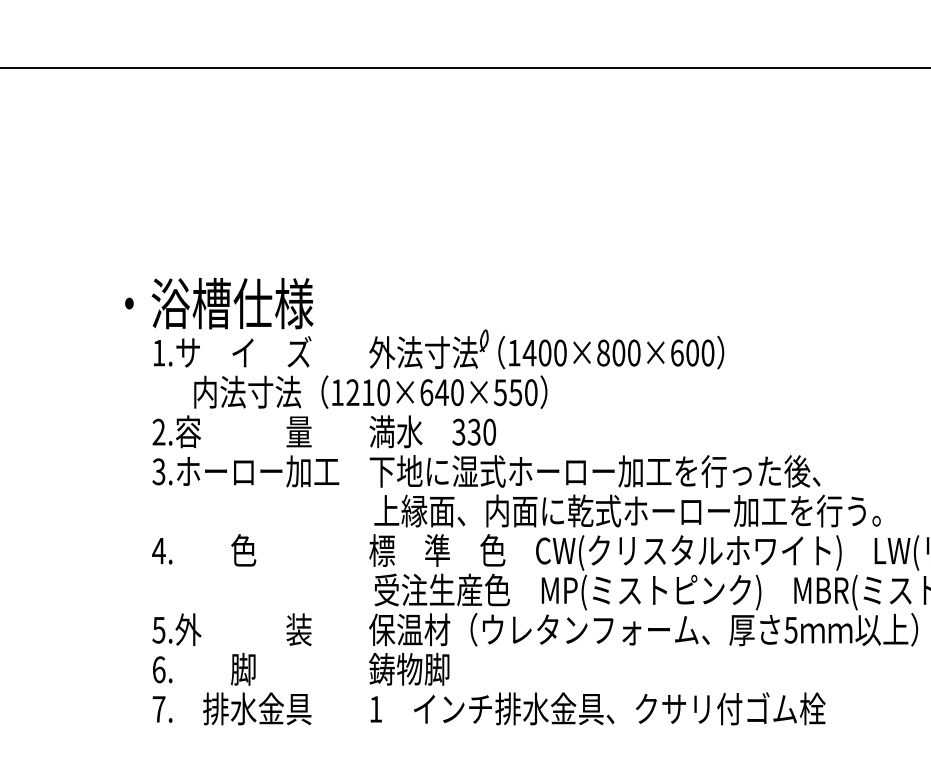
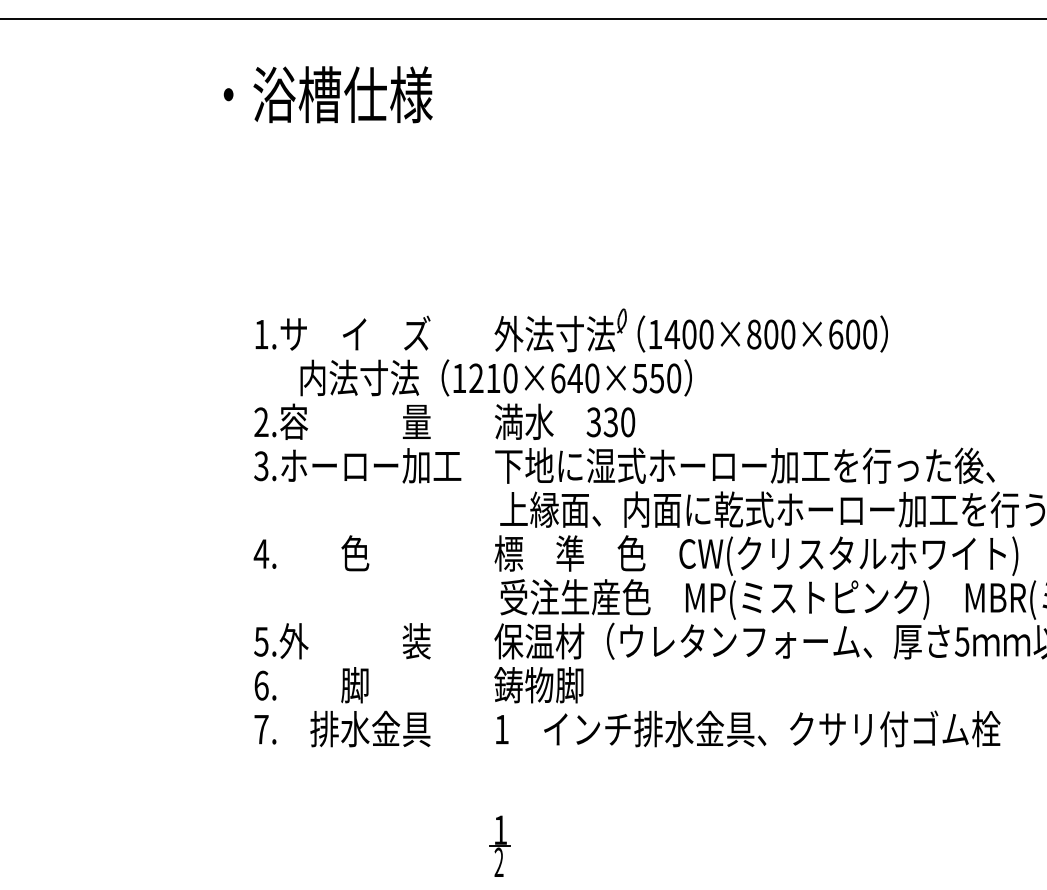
text: (218, 303) -> (327, 94), moved

